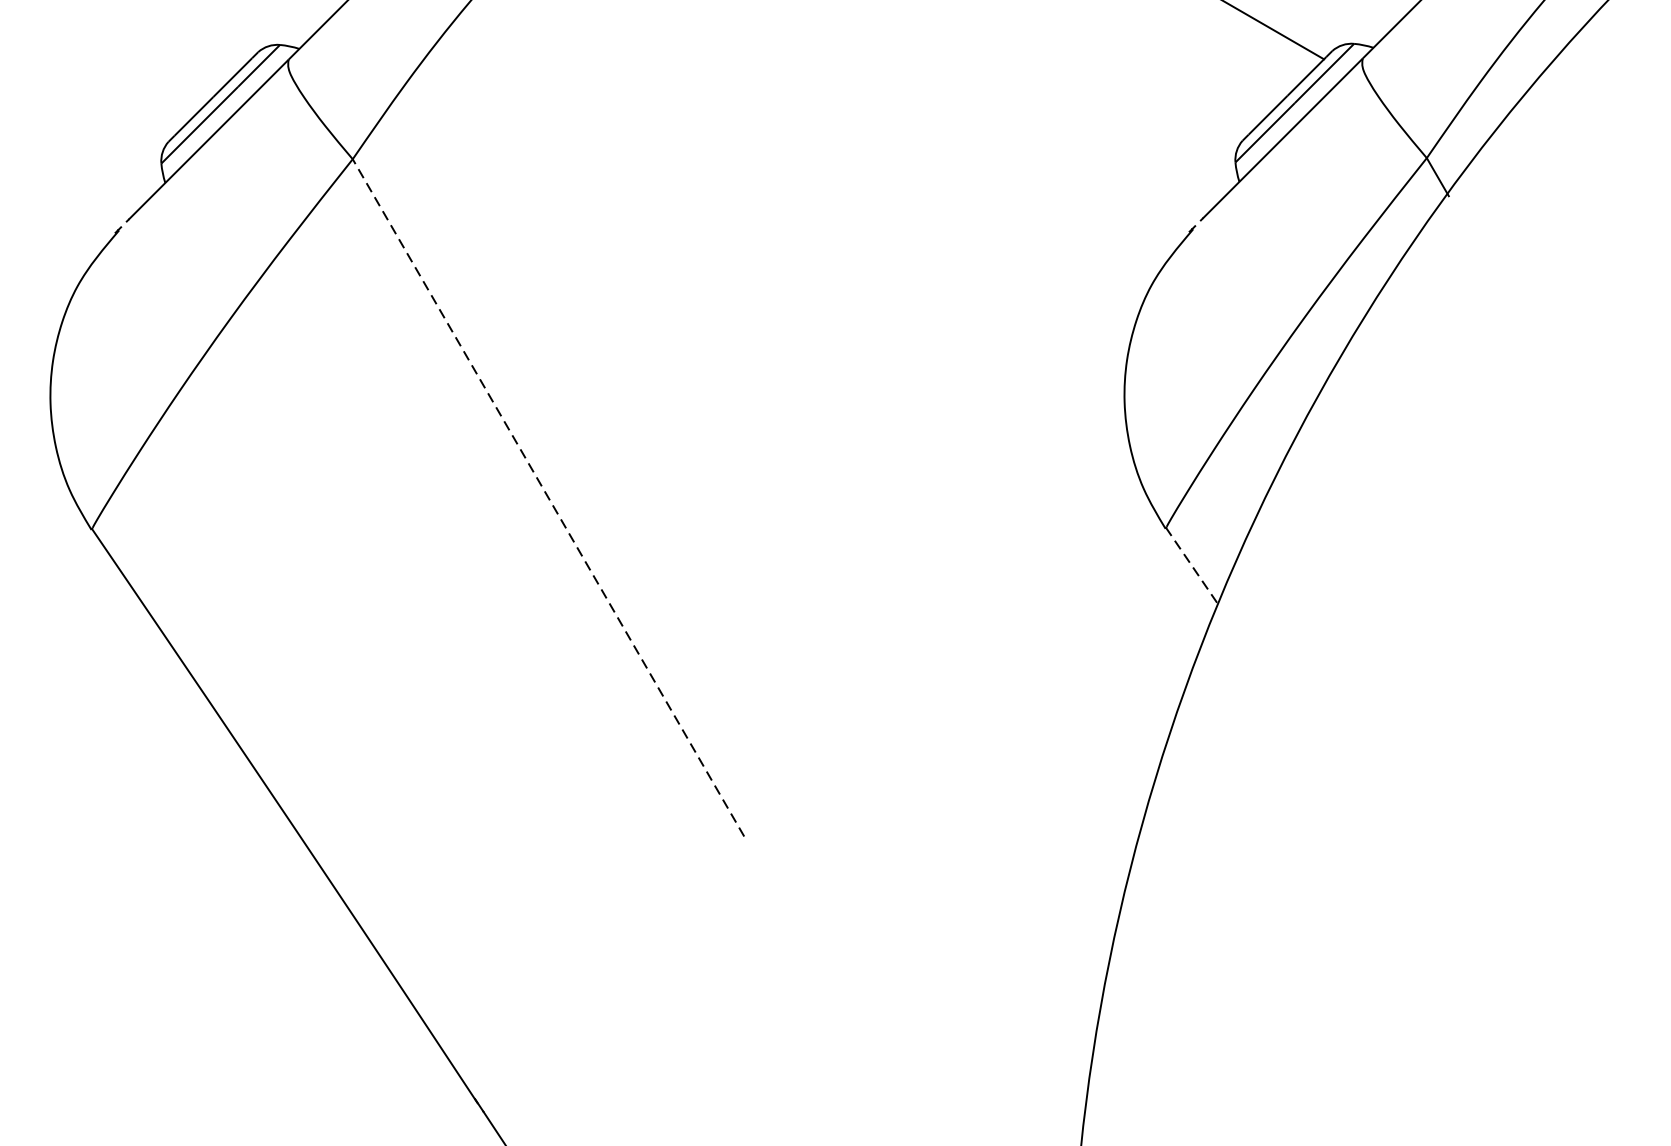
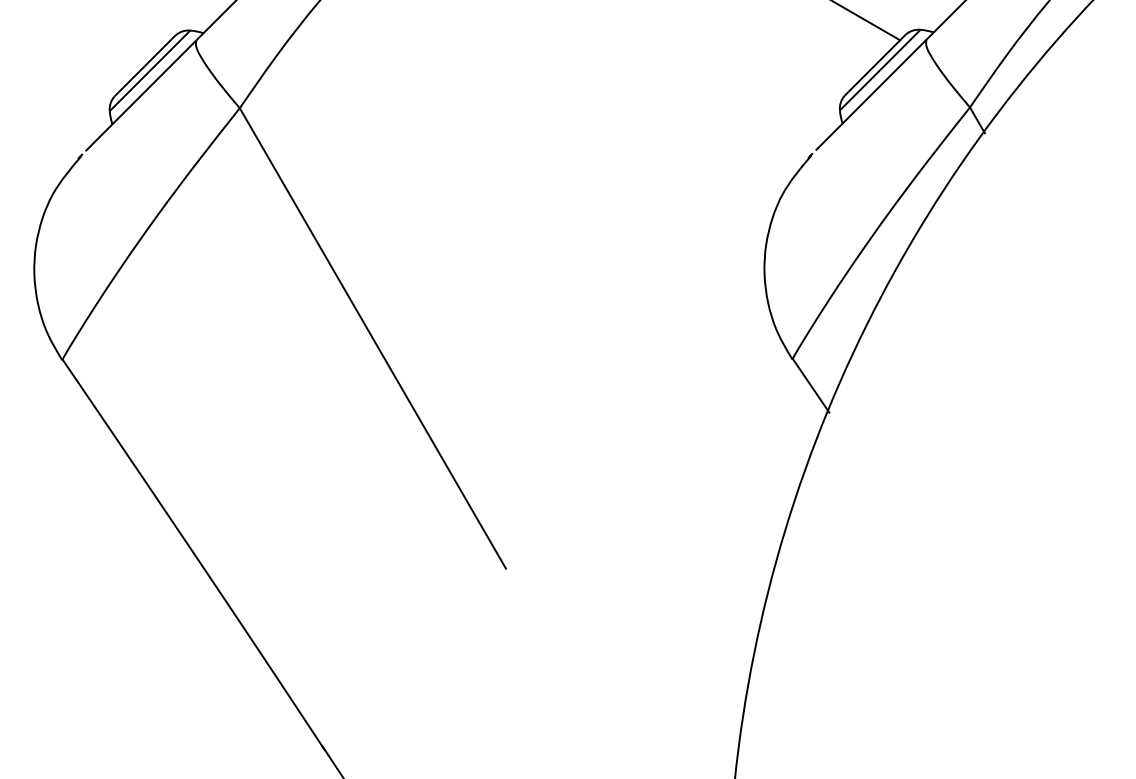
line: (547, 497) -> (372, 338), dashed -> solid
line: (1192, 567) -> (810, 385), dashed -> solid

